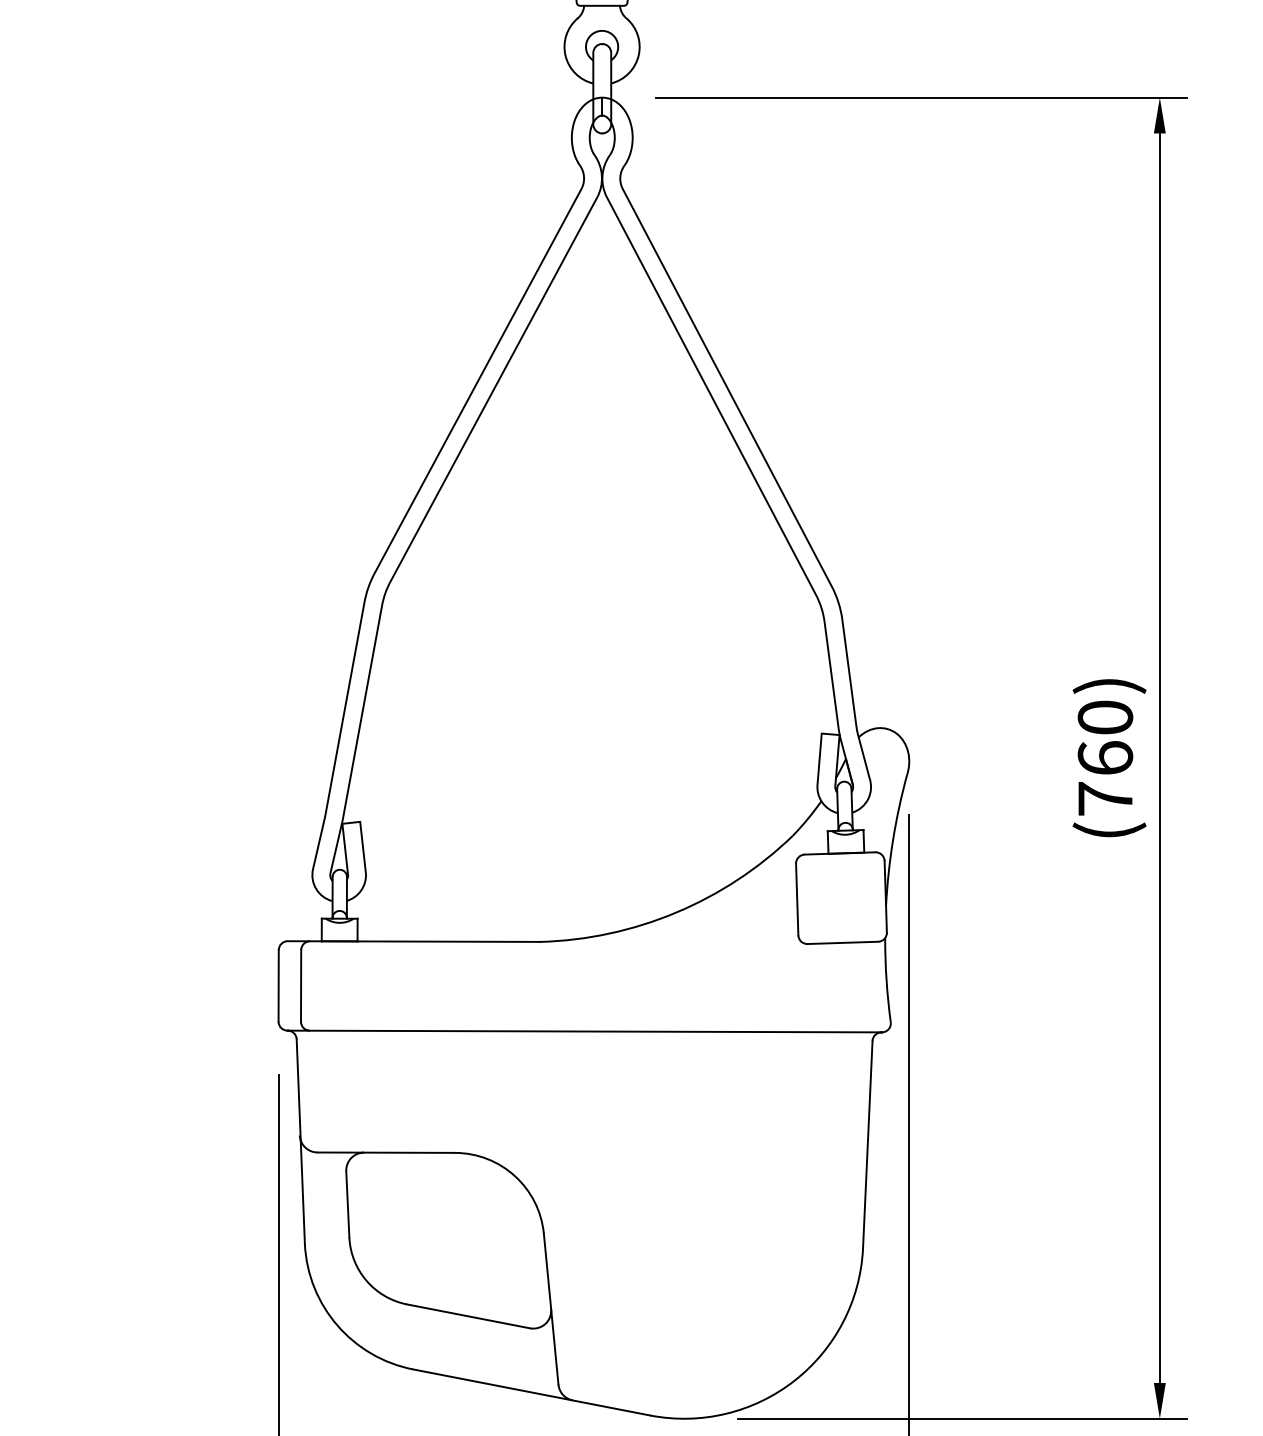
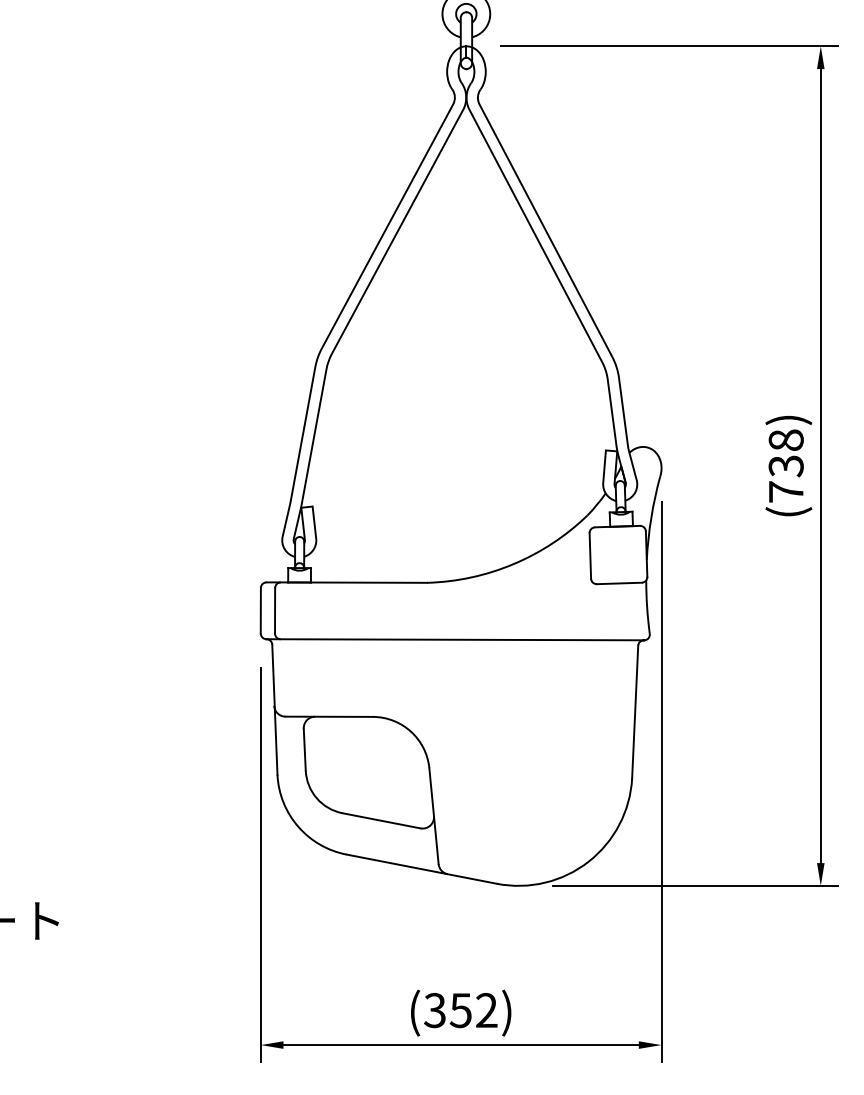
text: (1104, 738) -> (785, 453), (760) -> (738)

